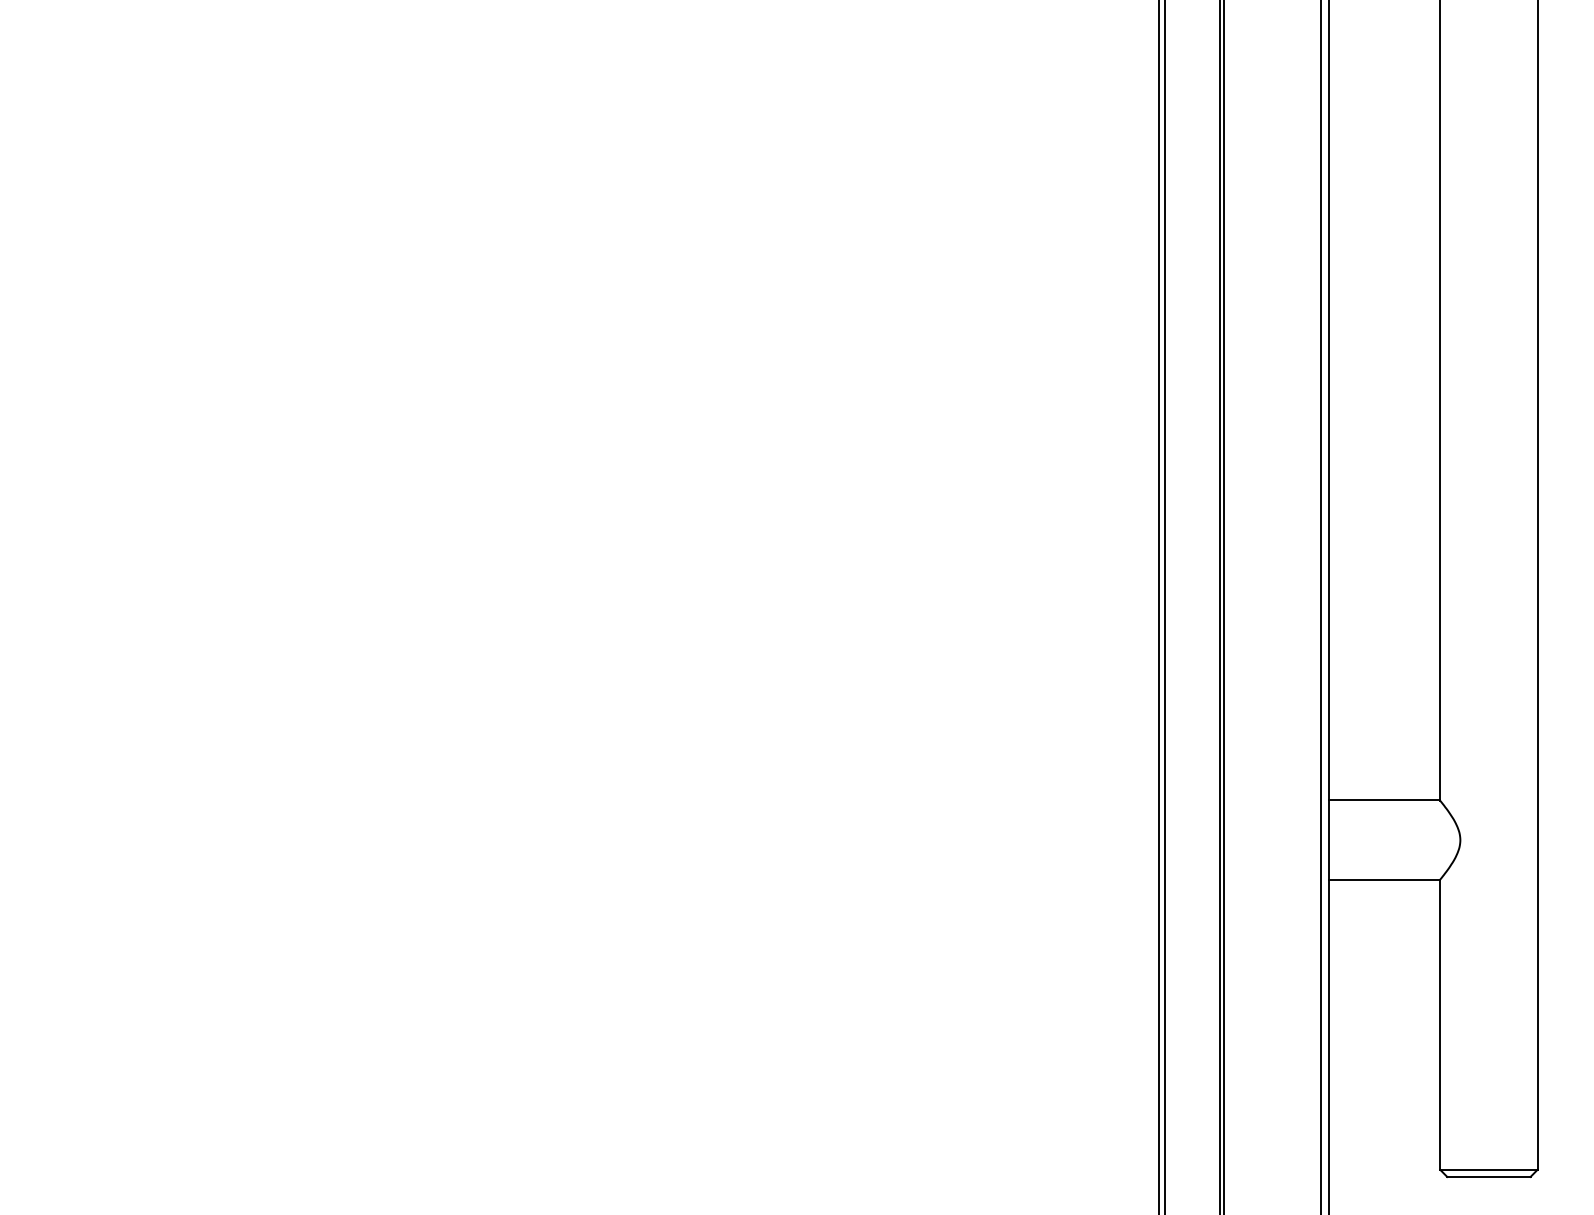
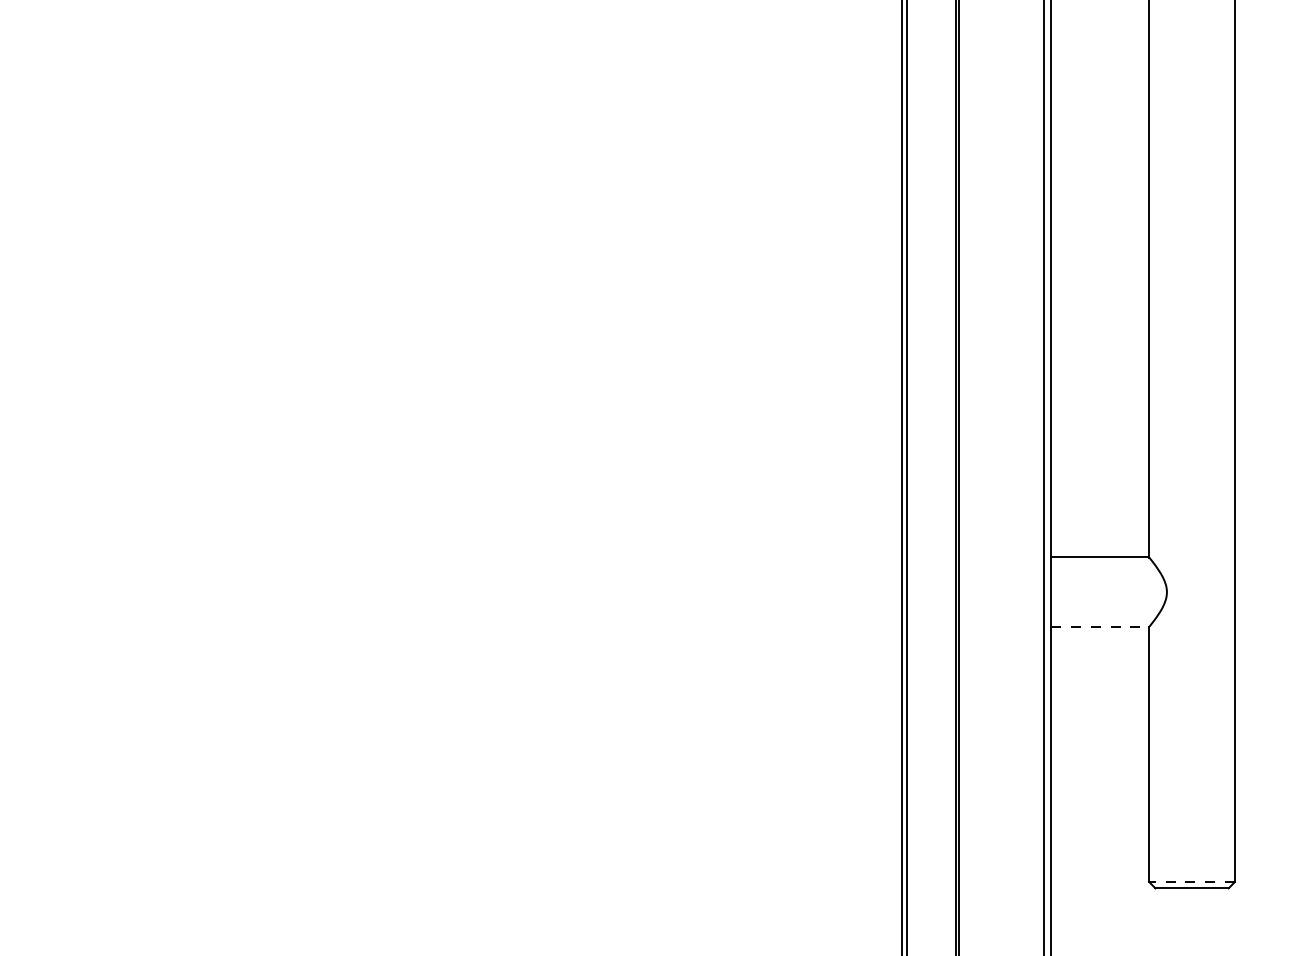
line: (1384, 879) -> (1100, 626), solid -> dashed
line: (1488, 1169) -> (1191, 881), solid -> dashed

